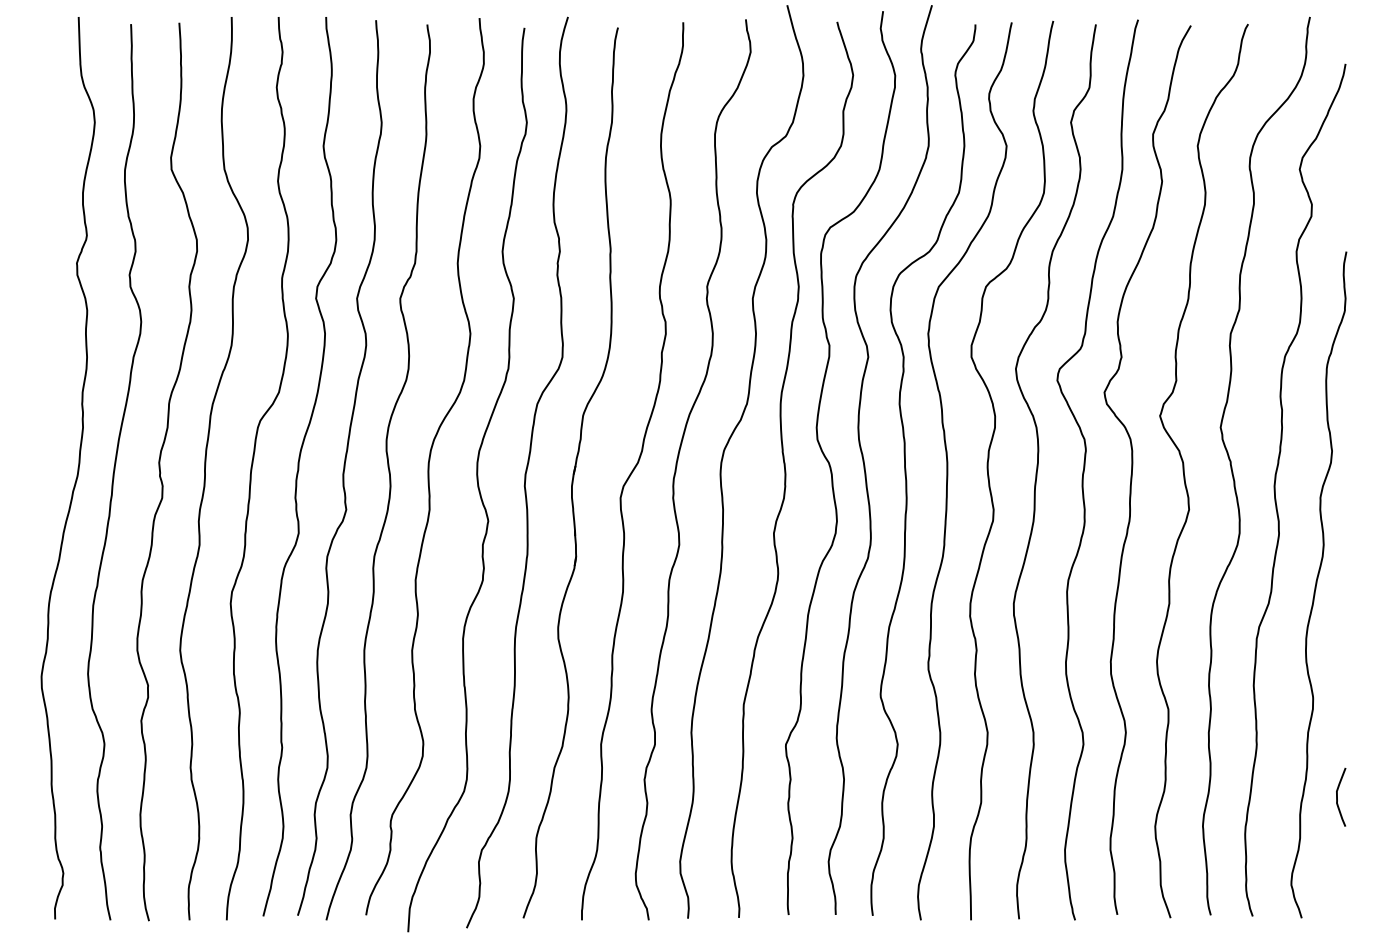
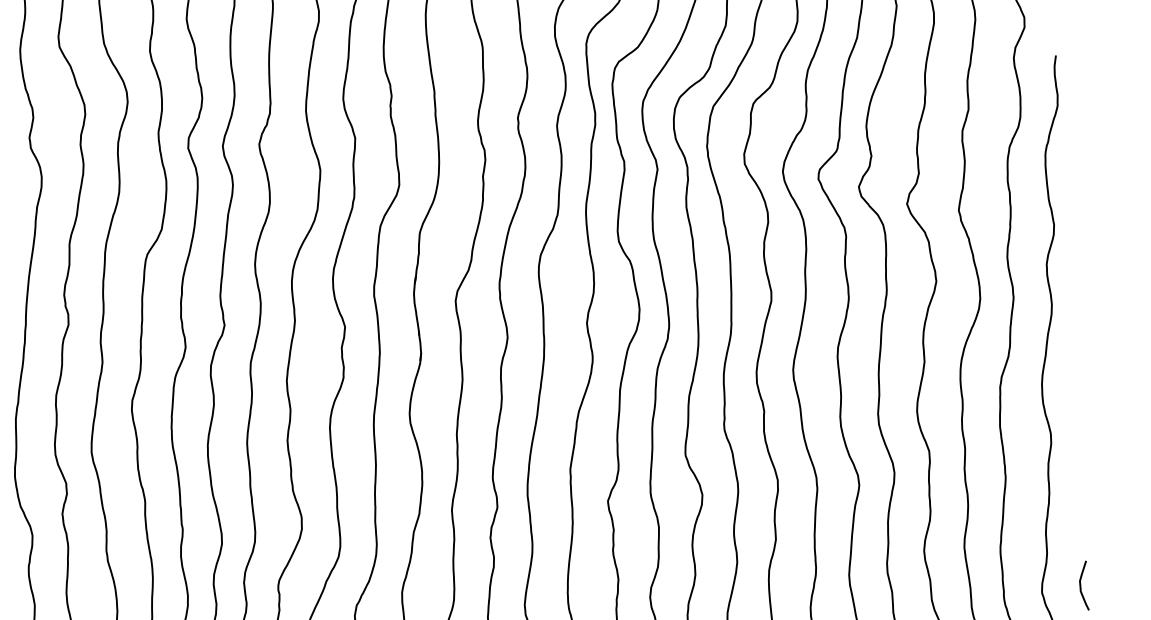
curve: (1337, 797) -> (1080, 586), moved

